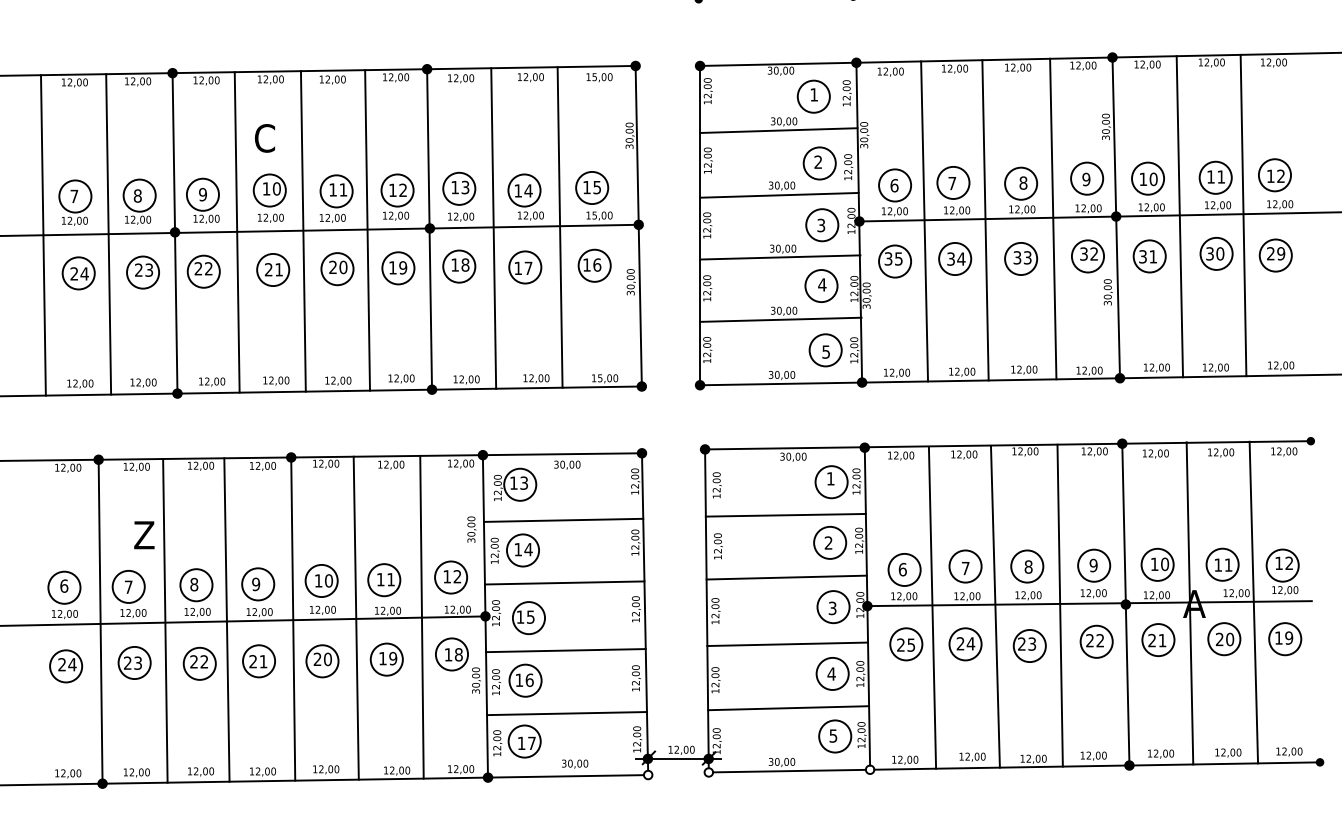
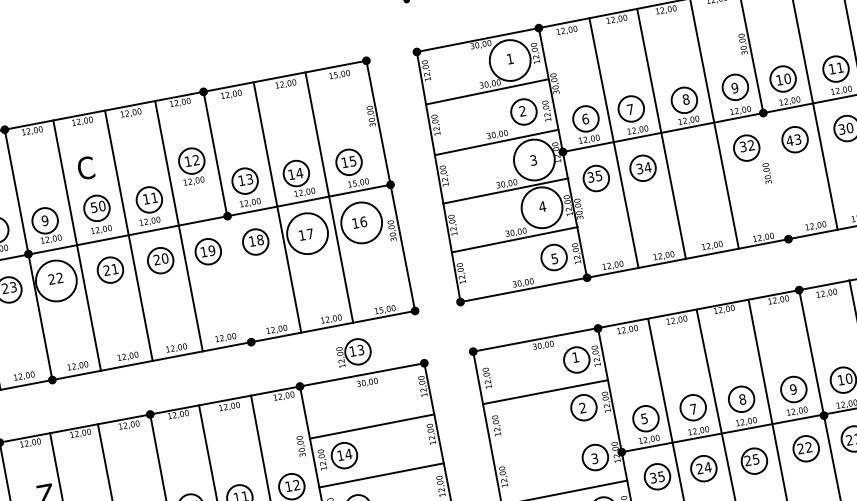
circle: (813, 96) -> (509, 60), size x1.6
text: (266, 188) -> (94, 207), 10 -> 50
part: (397, 196) -> (192, 165), moved
circle: (822, 225) -> (534, 160), size x1.6
text: (1147, 256) -> (793, 140), 31 -> 43
part: (1021, 258) -> (694, 158), removed
circle: (594, 265) -> (361, 222), size x1.6
circle: (525, 267) -> (307, 233), size x1.6
circle: (203, 271) -> (56, 280), size x1.6
circle: (821, 286) -> (542, 208), size x1.6
line: (1117, 297) -> (775, 176), removed
line: (430, 308) -> (238, 278), removed
part: (515, 484) -> (354, 352), moved
text: (902, 569) -> (644, 418), 6 -> 5
line: (786, 577) -> (554, 440), removed
text: (1032, 643) -> (756, 458), 23 -> 25
text: (900, 644) -> (652, 477), 25 -> 35

